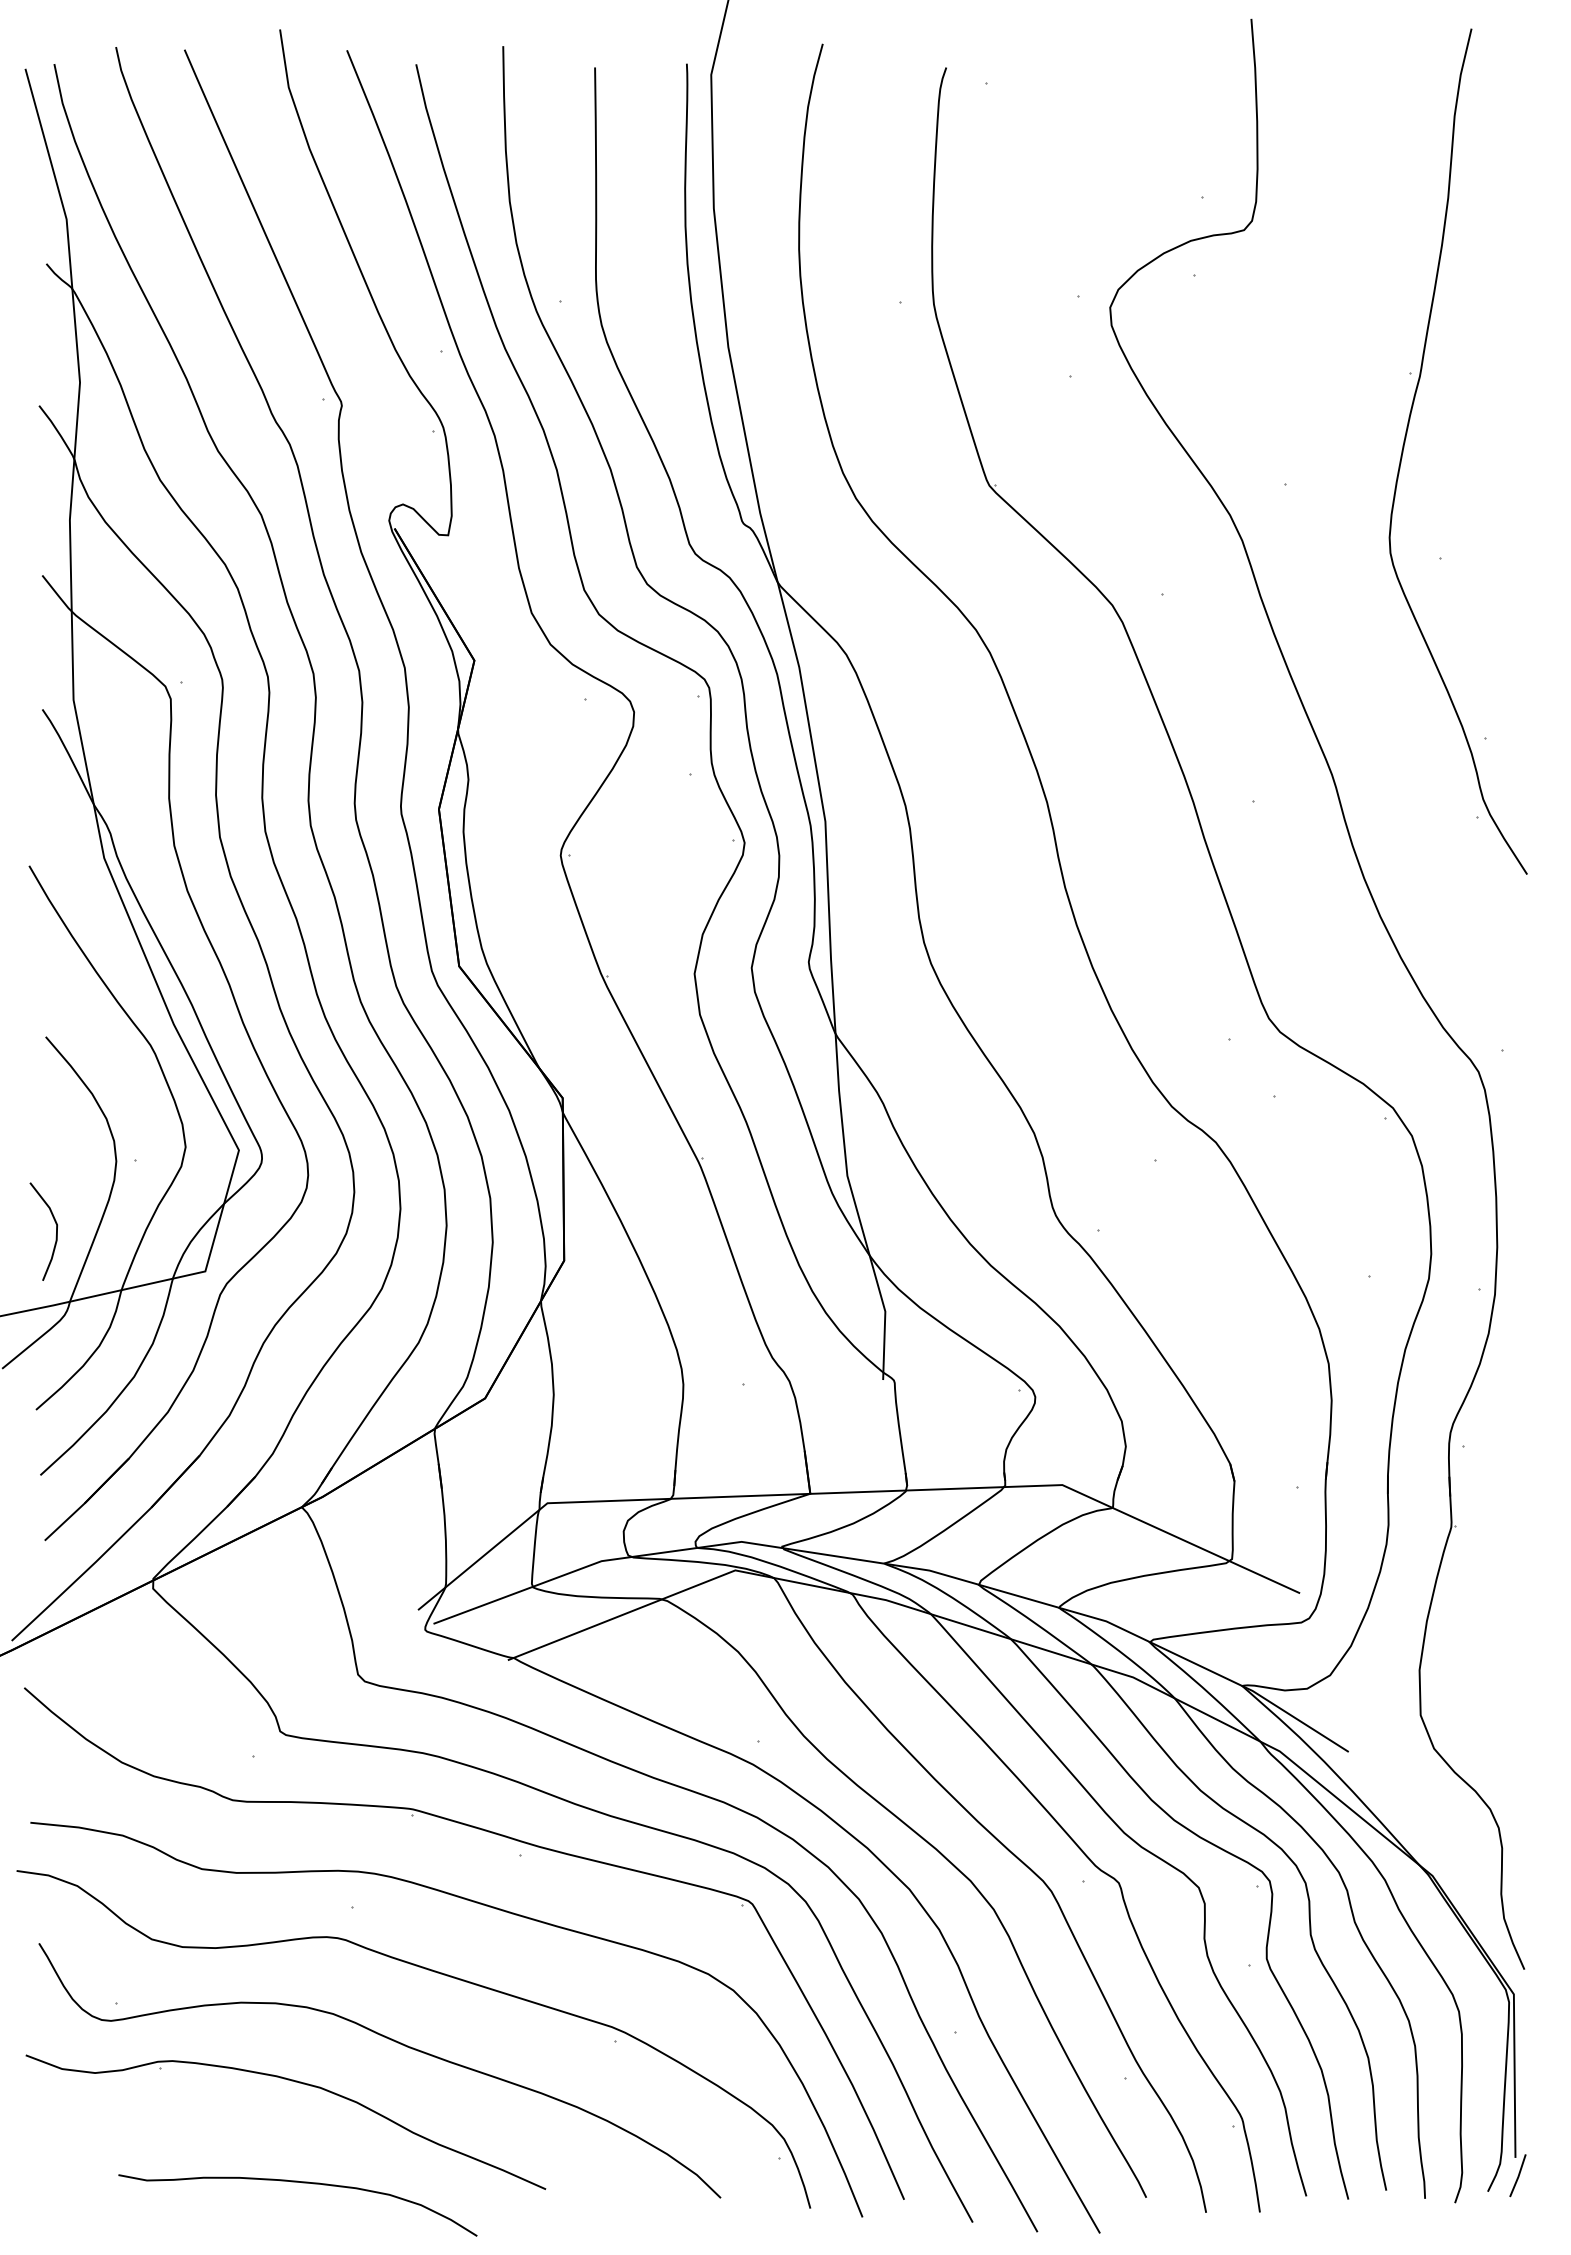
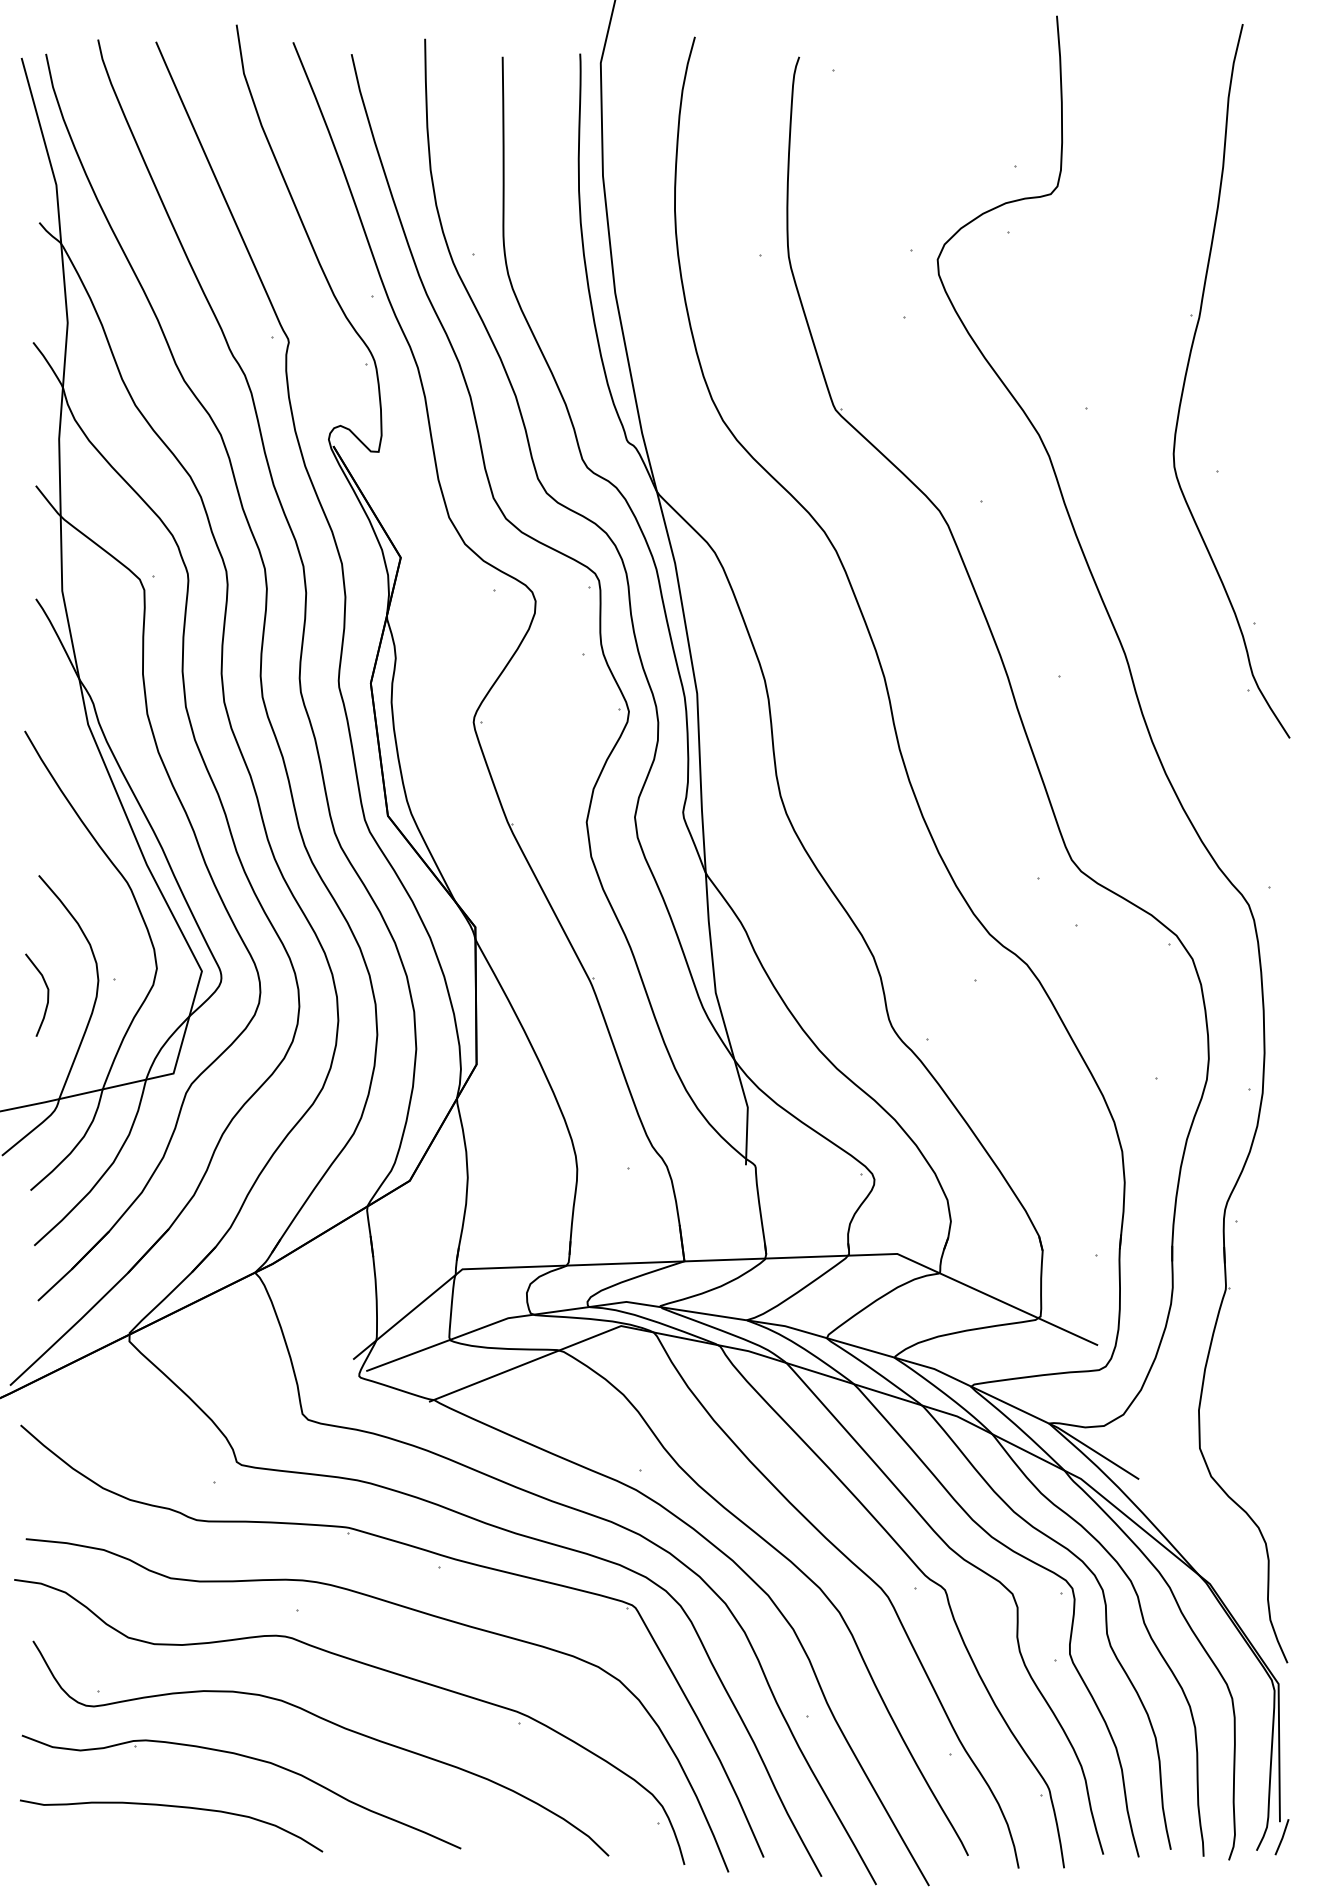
curve: (56, 1231) -> (47, 995), moved
curve: (302, 2183) -> (175, 1807), moved

